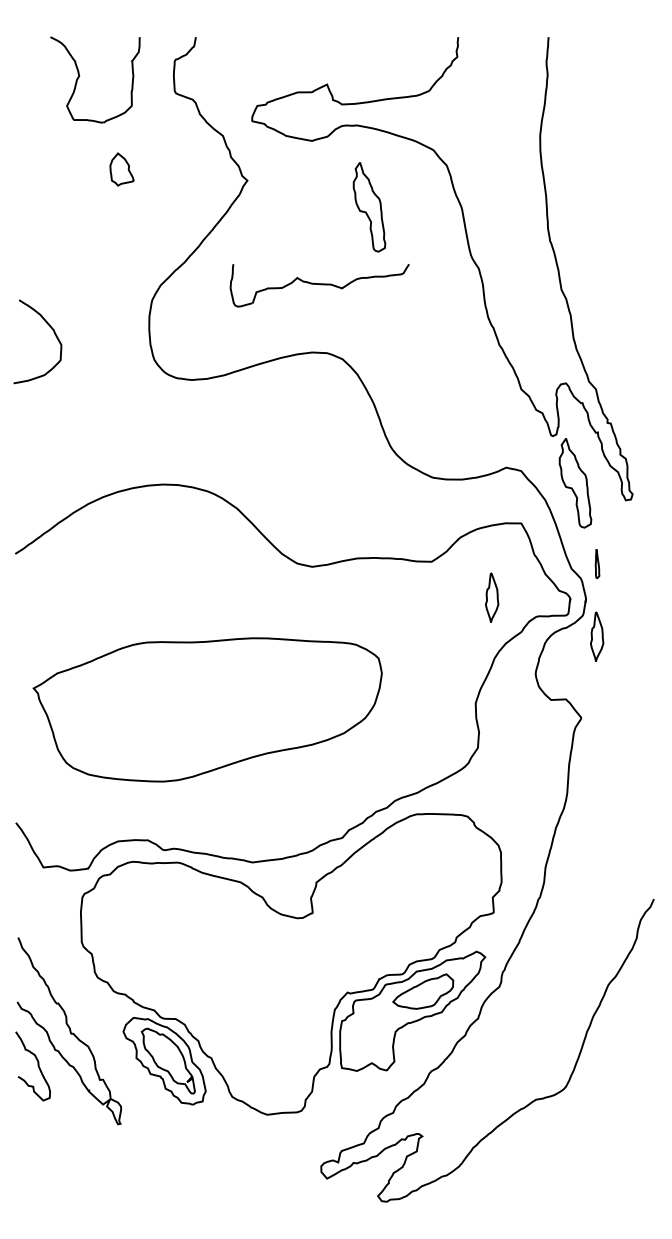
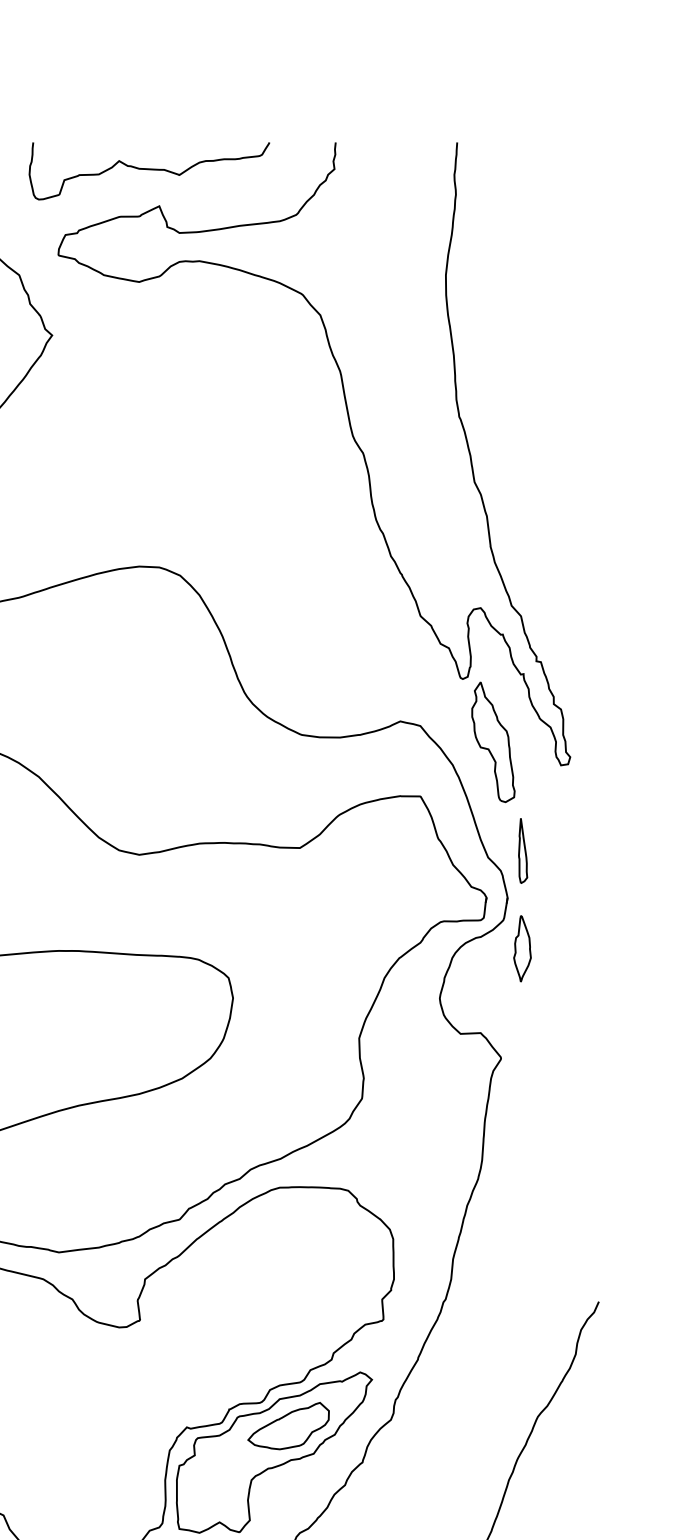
part: (369, 207) -> (216, 371), removed
part: (319, 285) -> (149, 171), moved
part: (597, 563) -> (523, 850), size x1.67
part: (492, 597) -> (381, 896), removed

